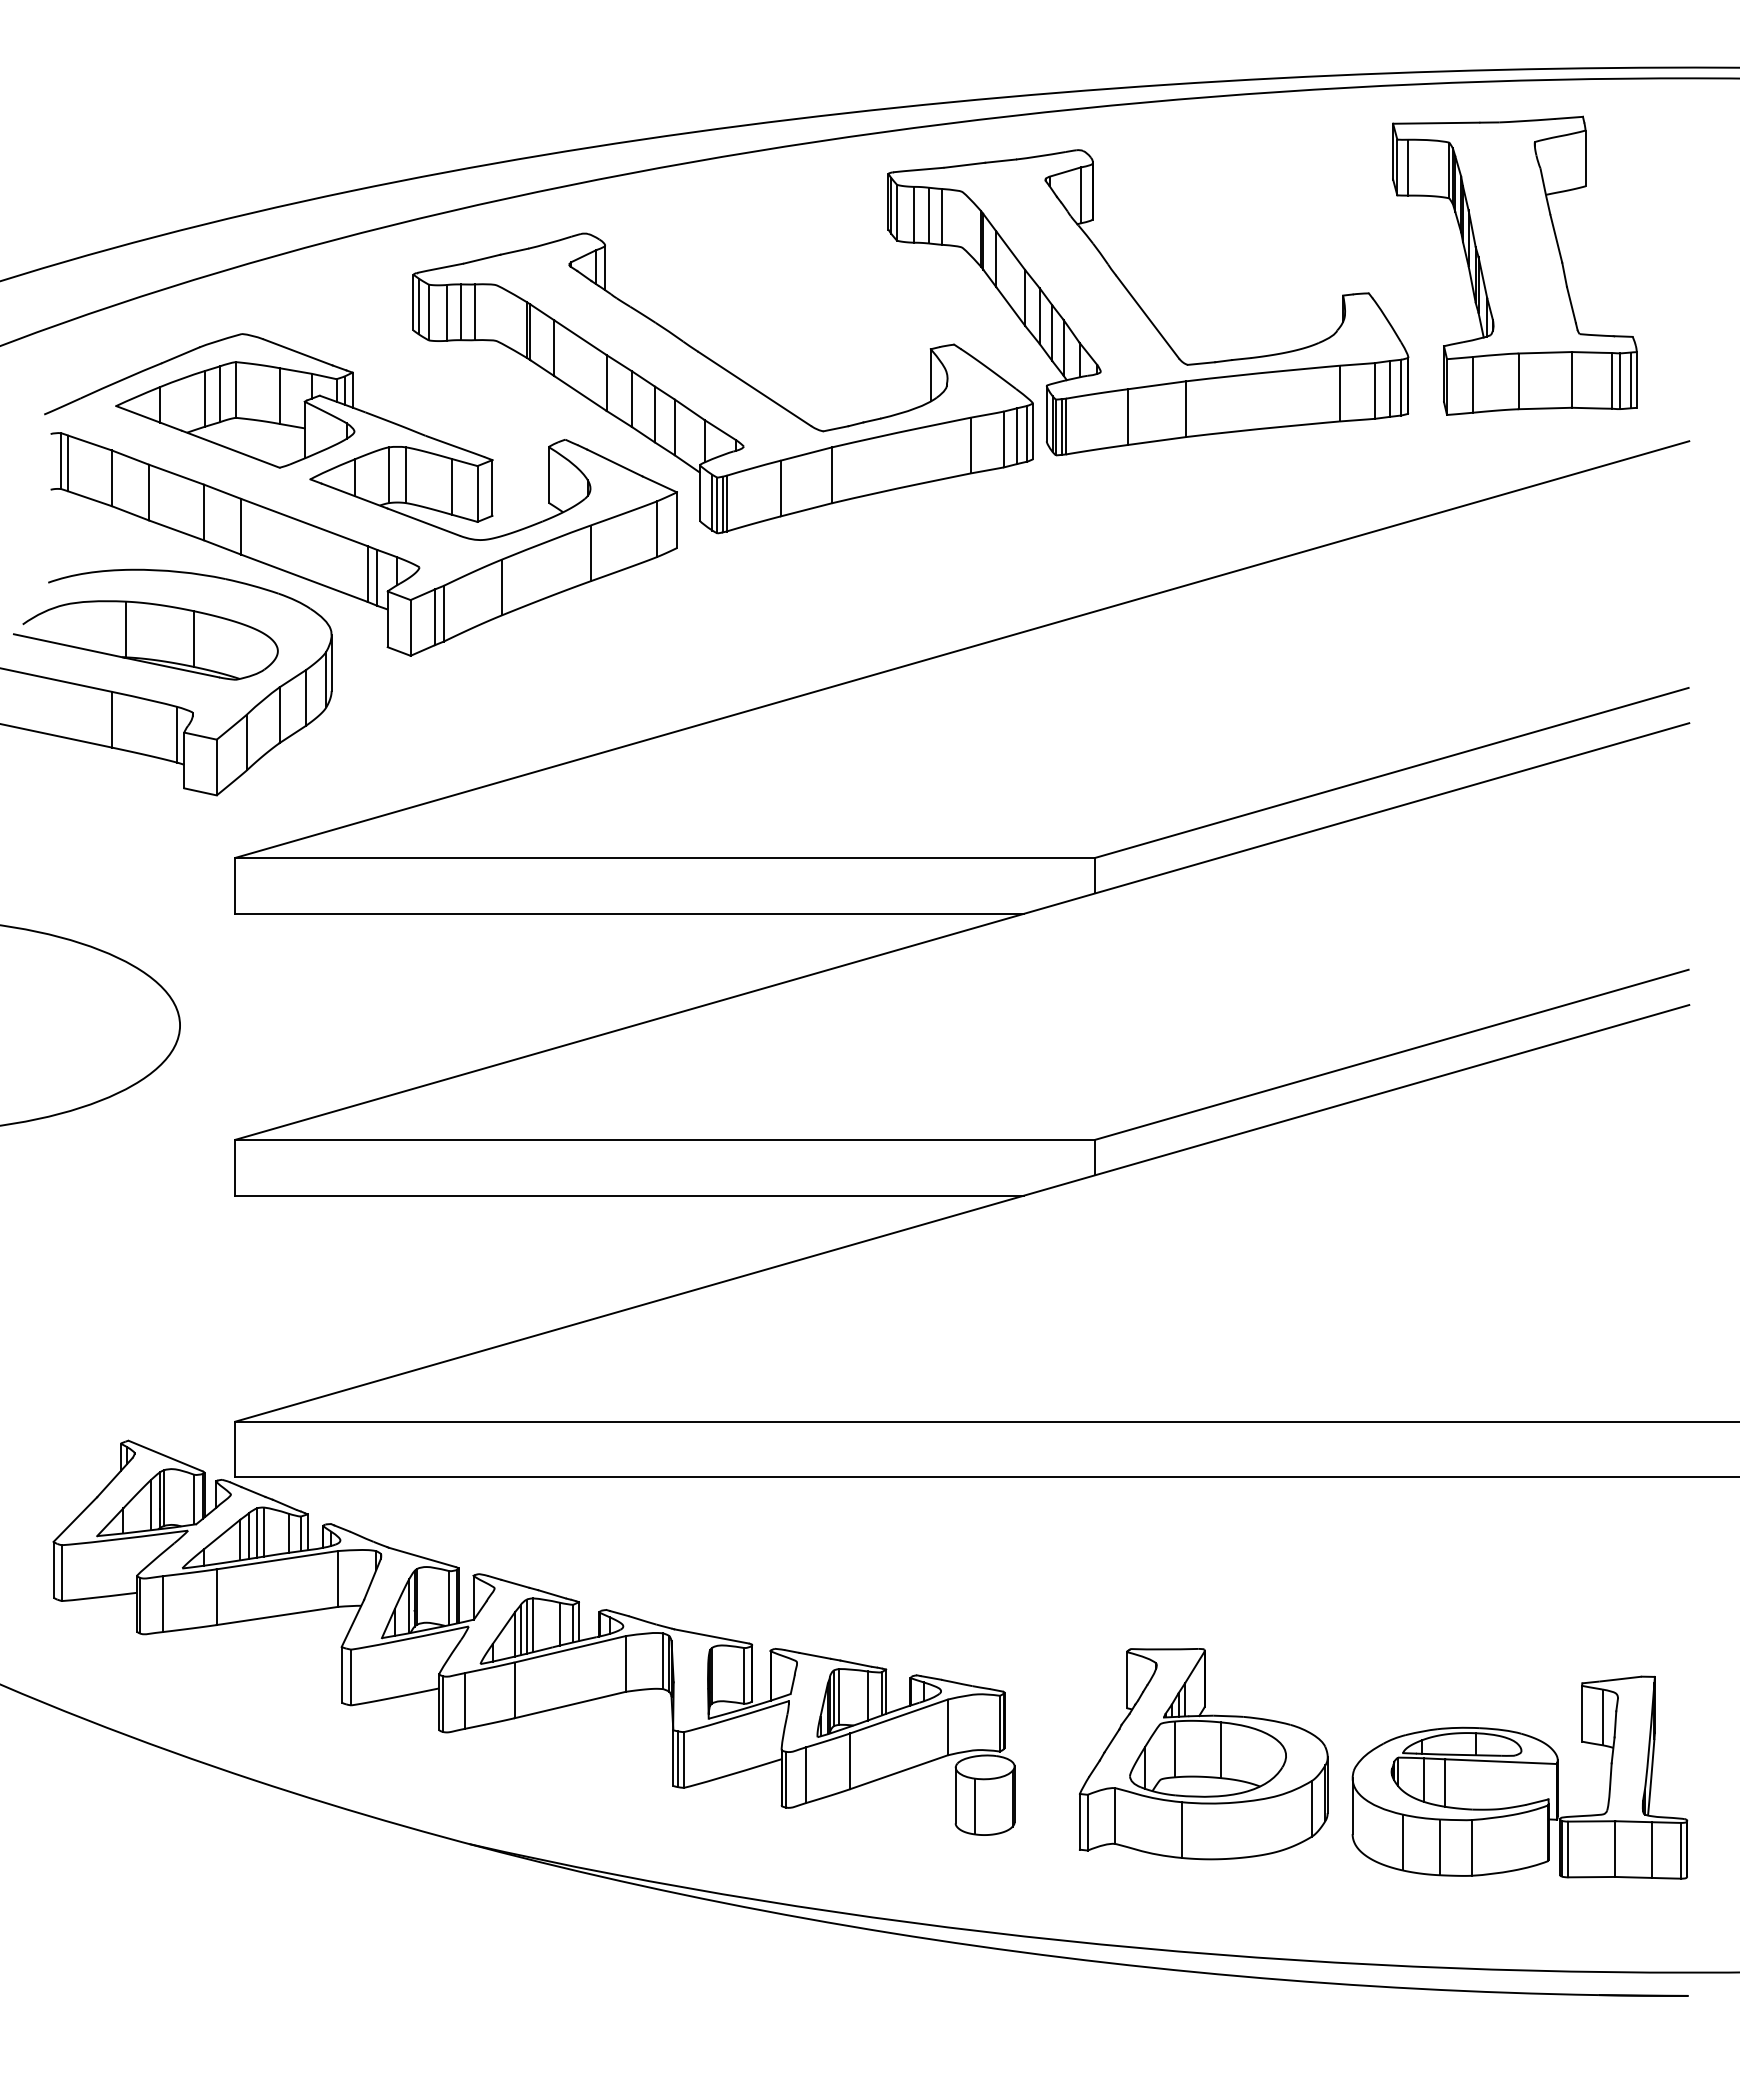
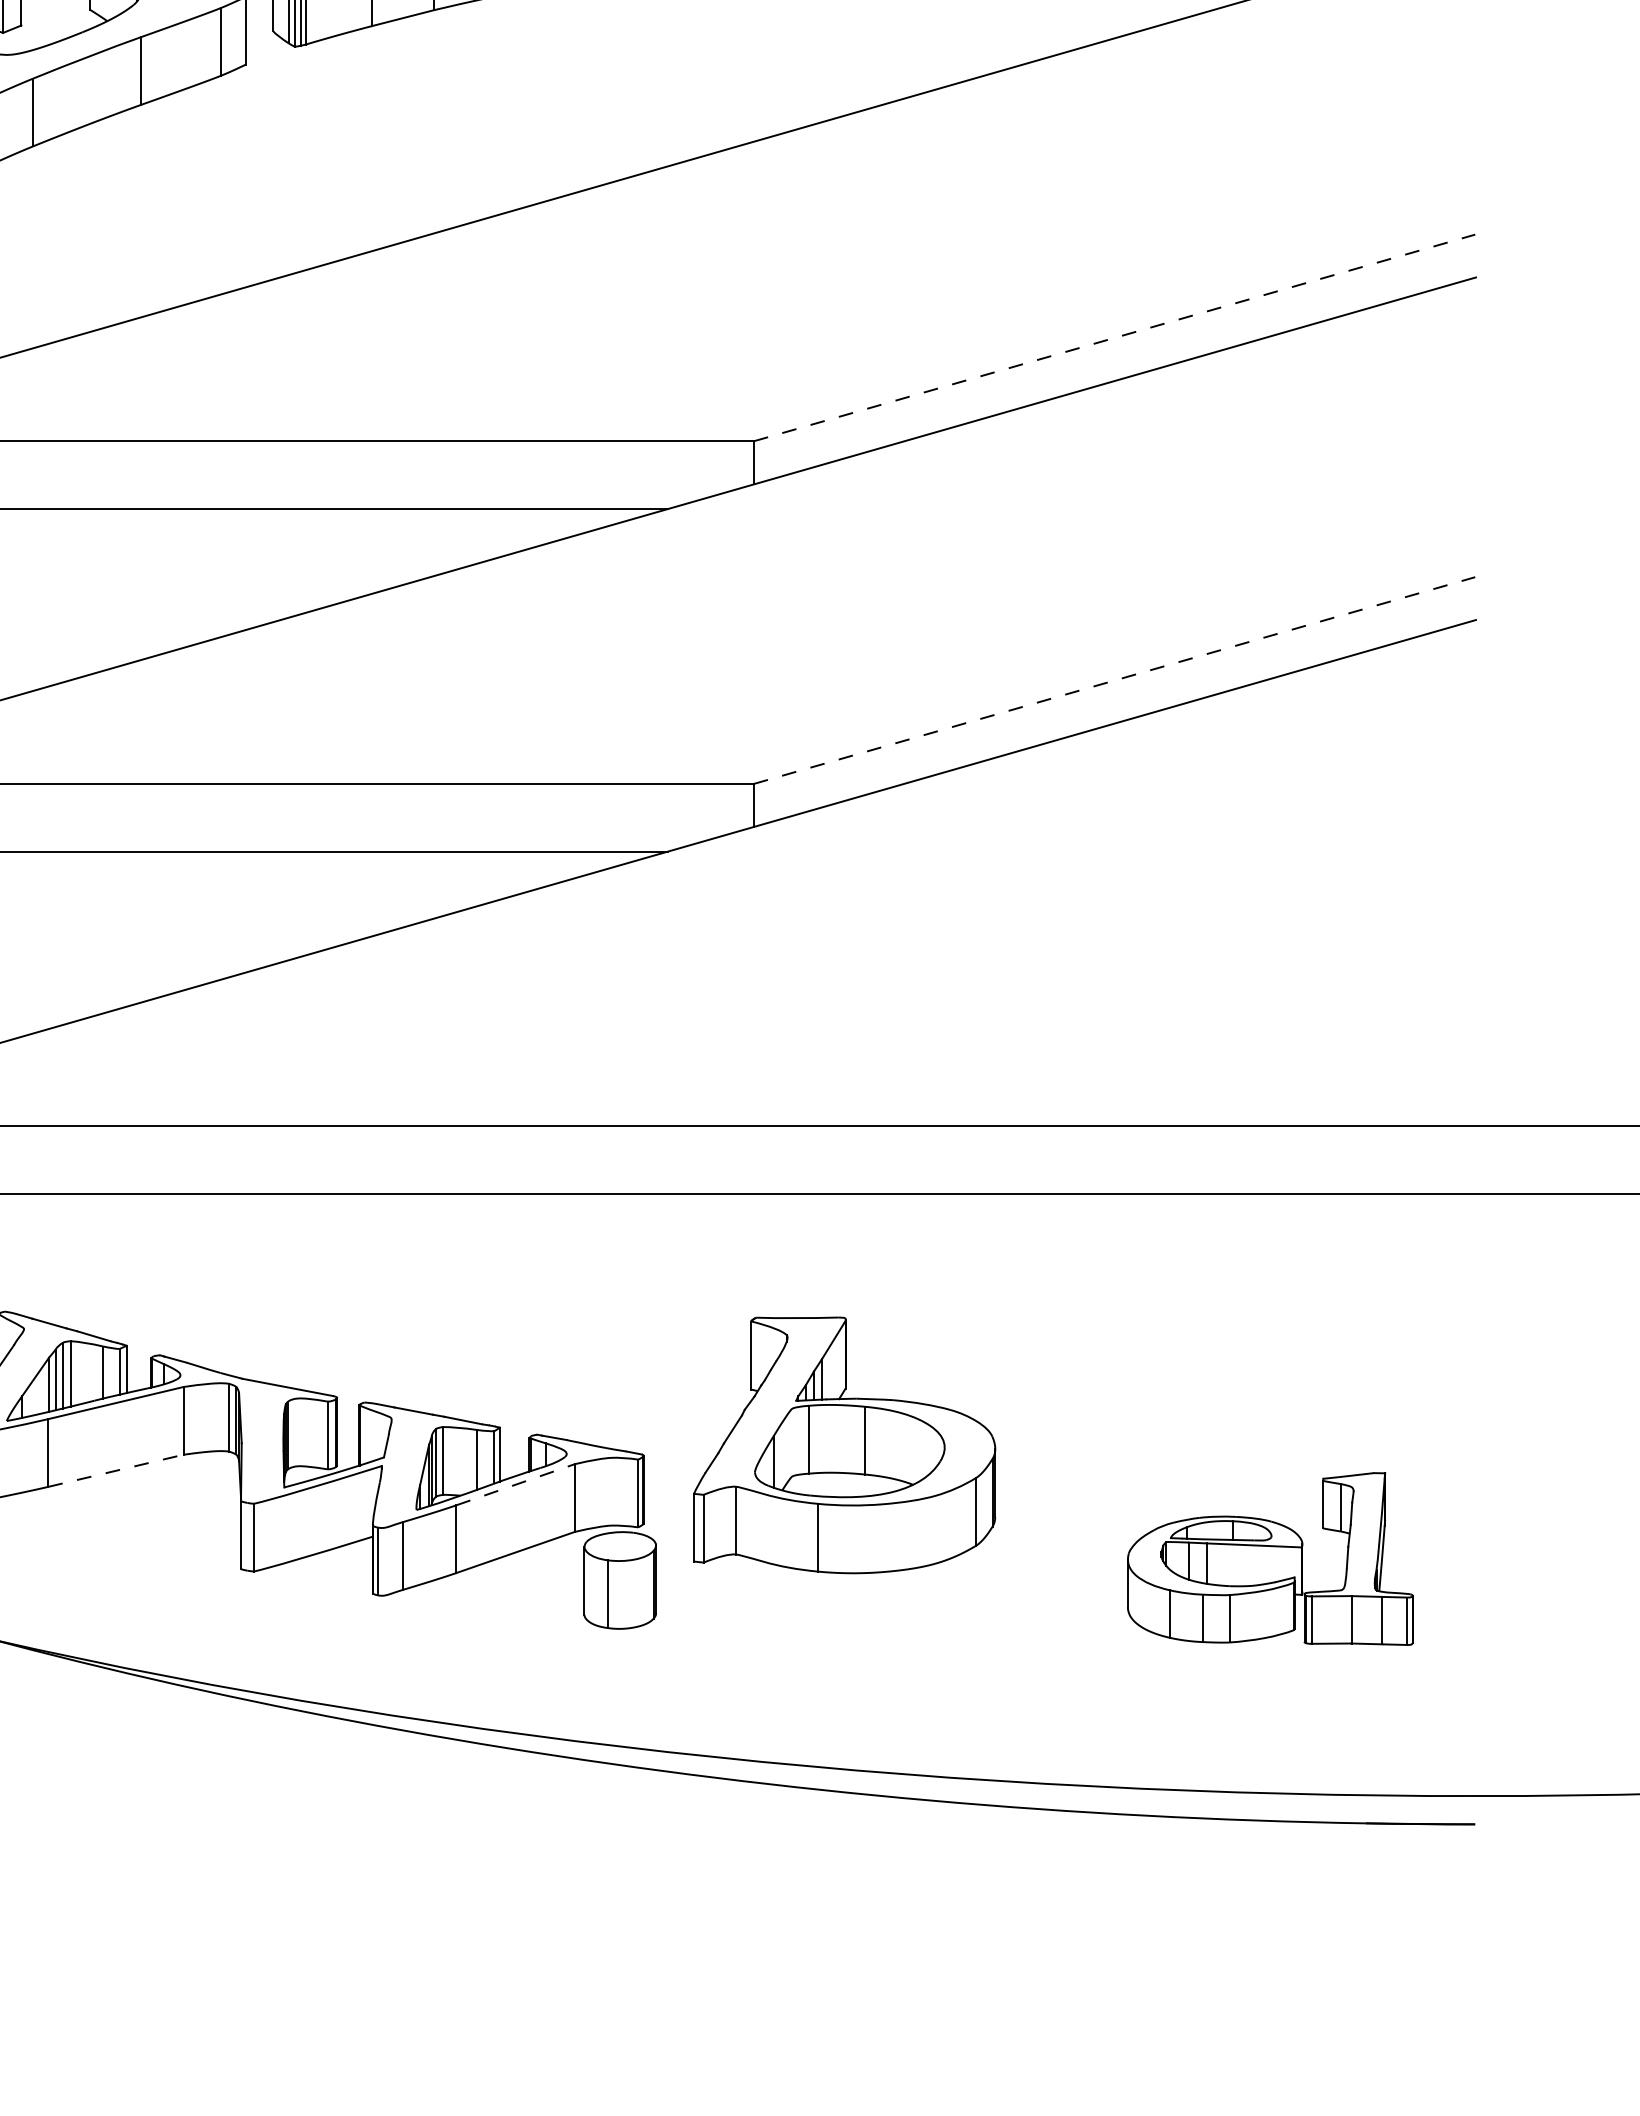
line: (1391, 772) -> (1114, 337), solid -> dashed
line: (1391, 1054) -> (1114, 680), solid -> dashed
line: (570, 1704) -> (116, 1470), solid -> dashed
line: (899, 1716) -> (516, 1484), solid -> dashed
part: (1203, 1754) -> (844, 1445), moved
line: (678, 1759) -> (247, 1537), removed
part: (1519, 1777) -> (1269, 1558), size x0.7

